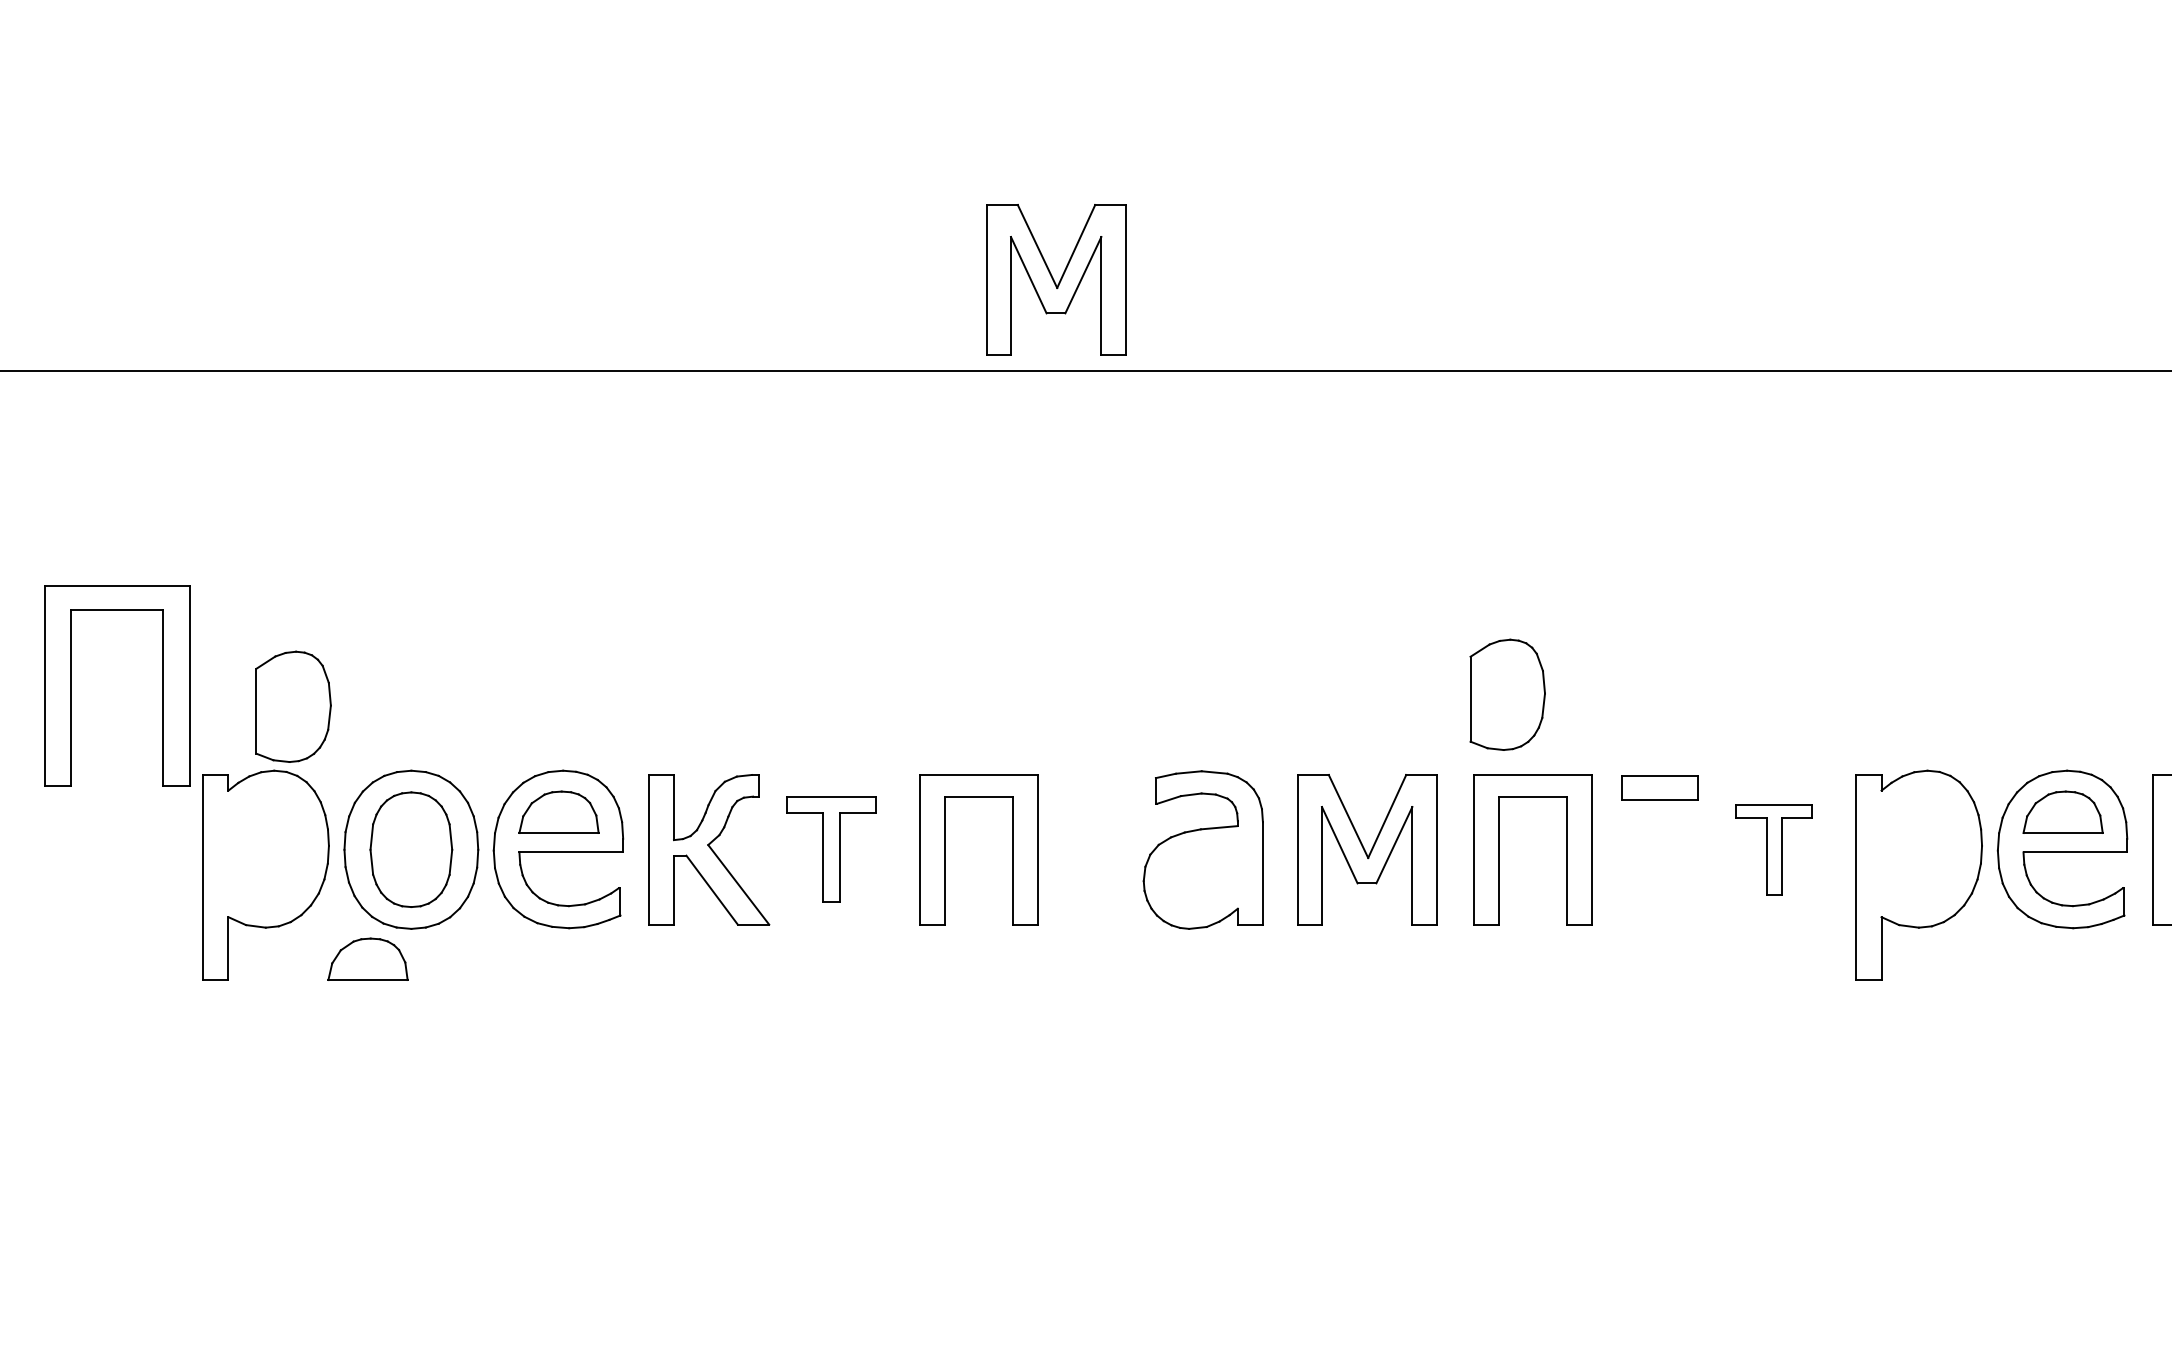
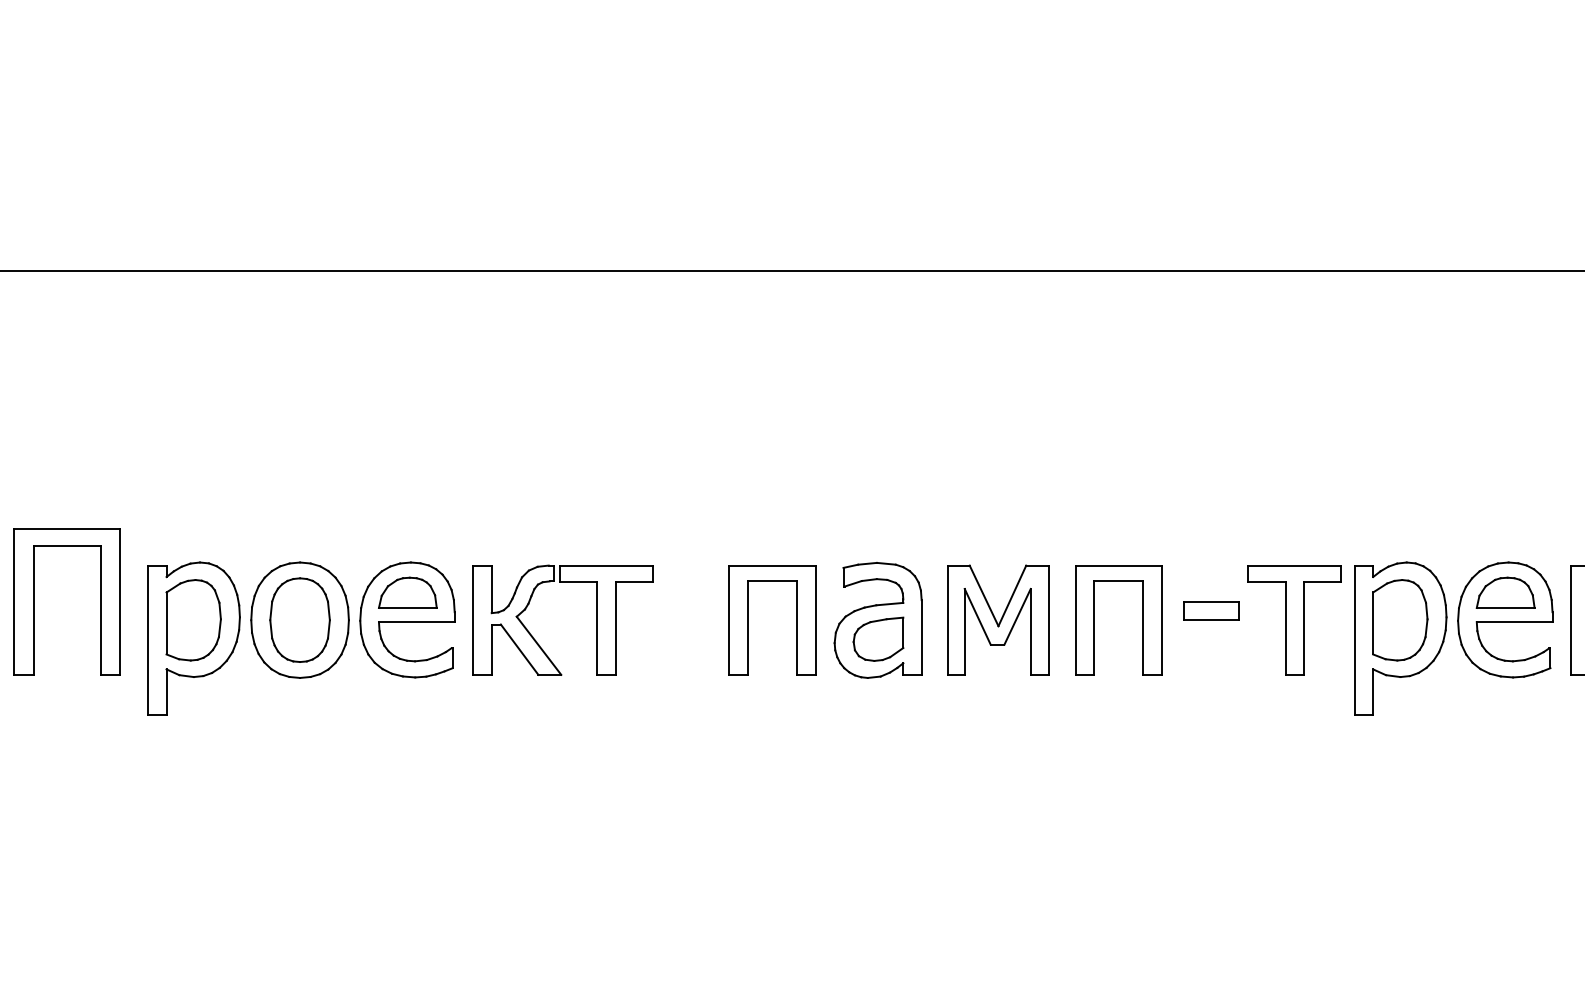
part: (1056, 279) -> (770, 203), removed
part: (162, 685) -> (100, 601), moved
part: (1507, 694) -> (1400, 620), moved
part: (293, 706) -> (193, 620), moved
part: (1659, 787) -> (1211, 610), moved
part: (831, 849) -> (606, 620), size x1.43
part: (945, 849) -> (748, 620), moved
part: (1774, 849) -> (1295, 620), size x1.67
part: (1203, 875) -> (878, 638), added
part: (367, 958) -> (268, 699), removed

